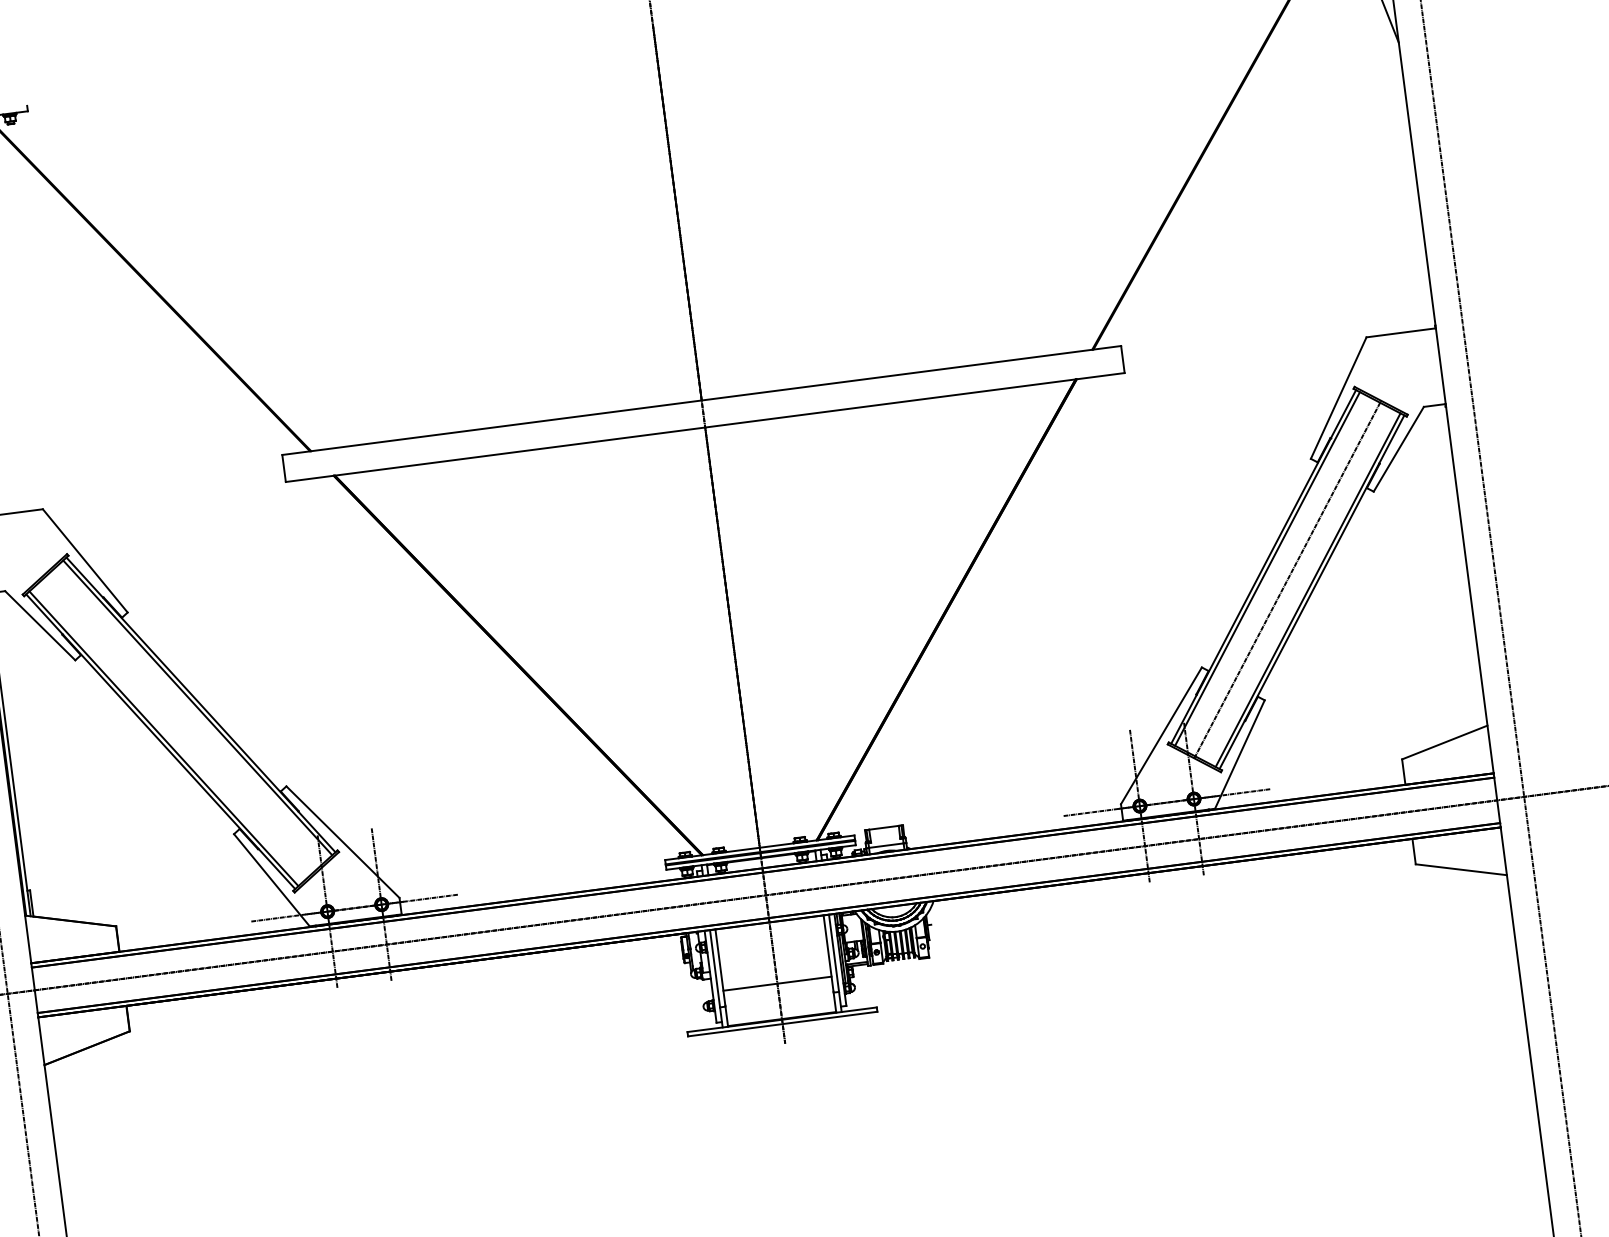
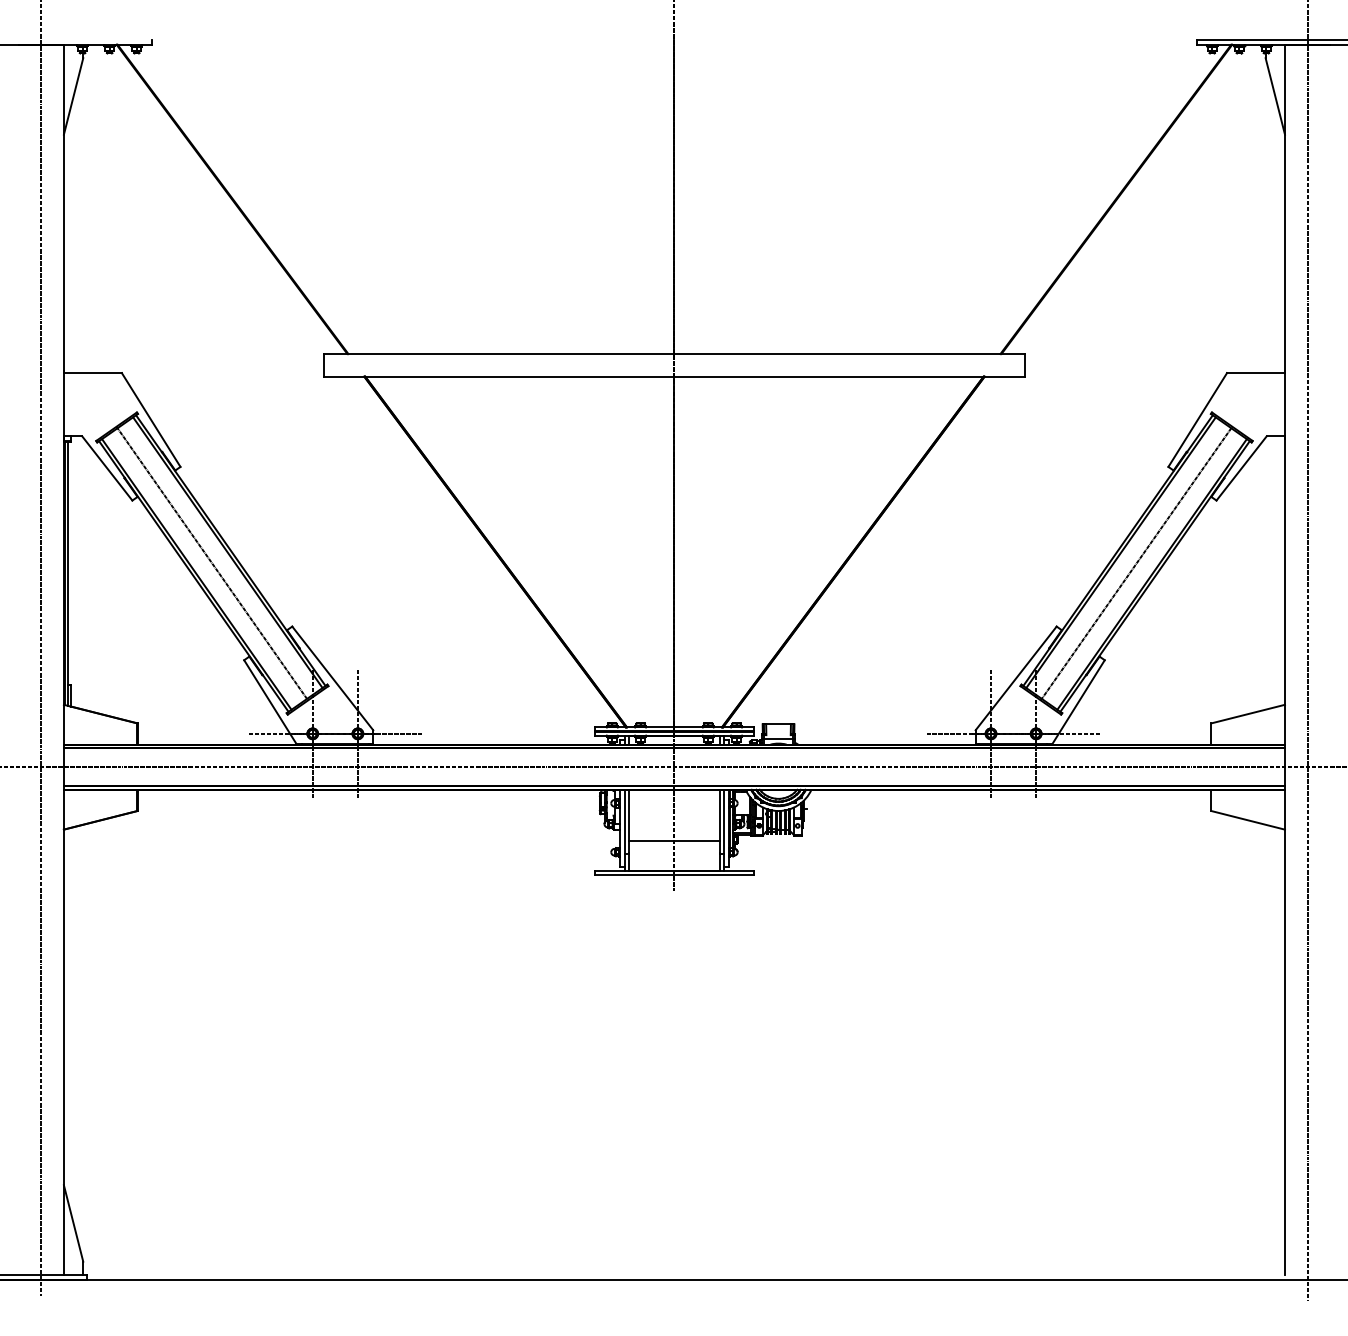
line: (181, 723) -> (212, 563), added

